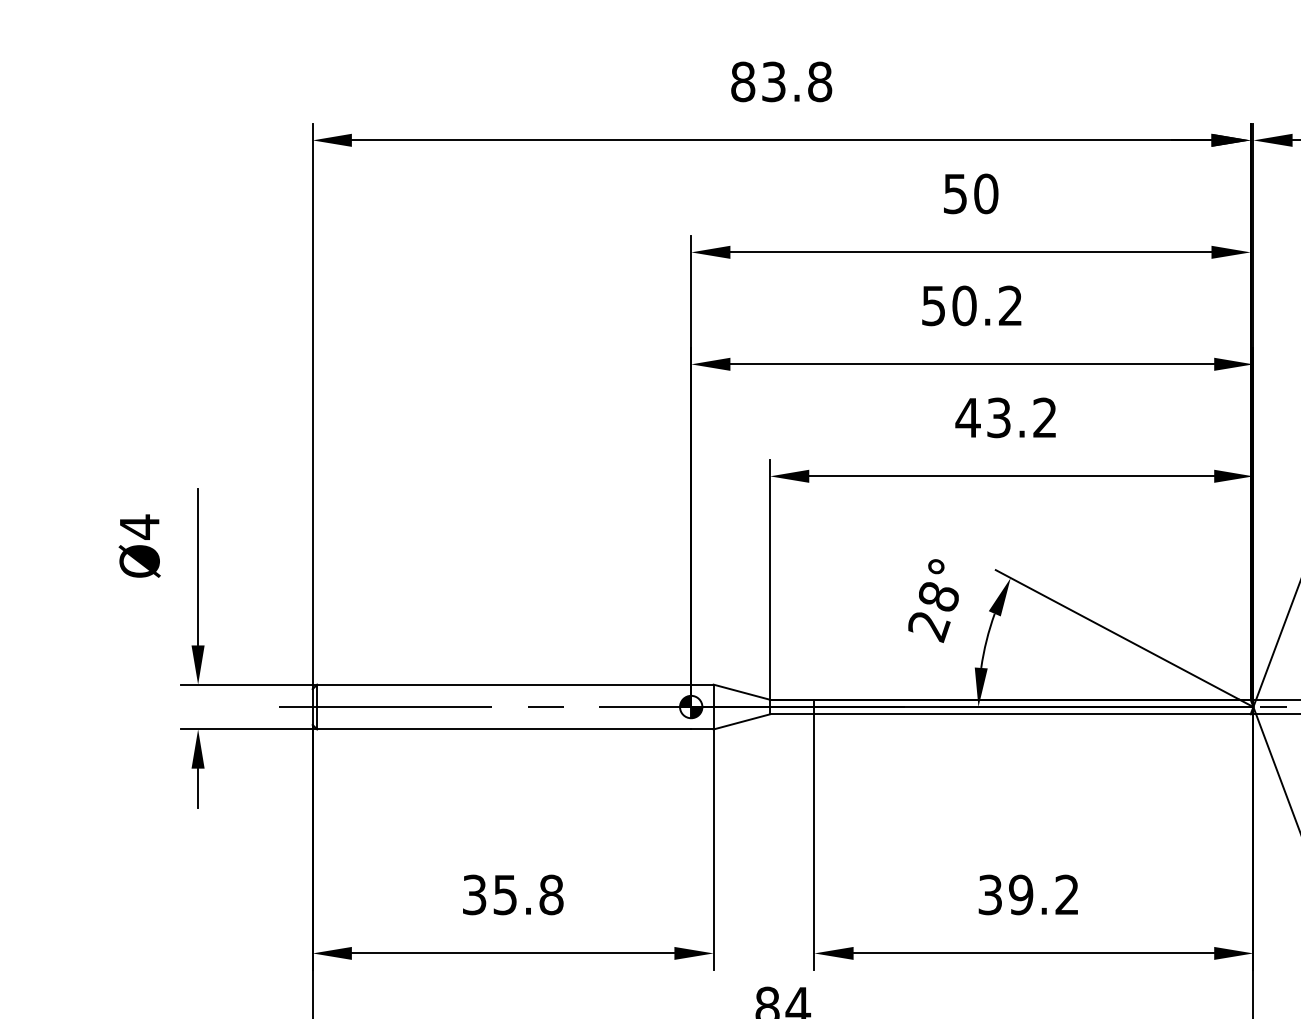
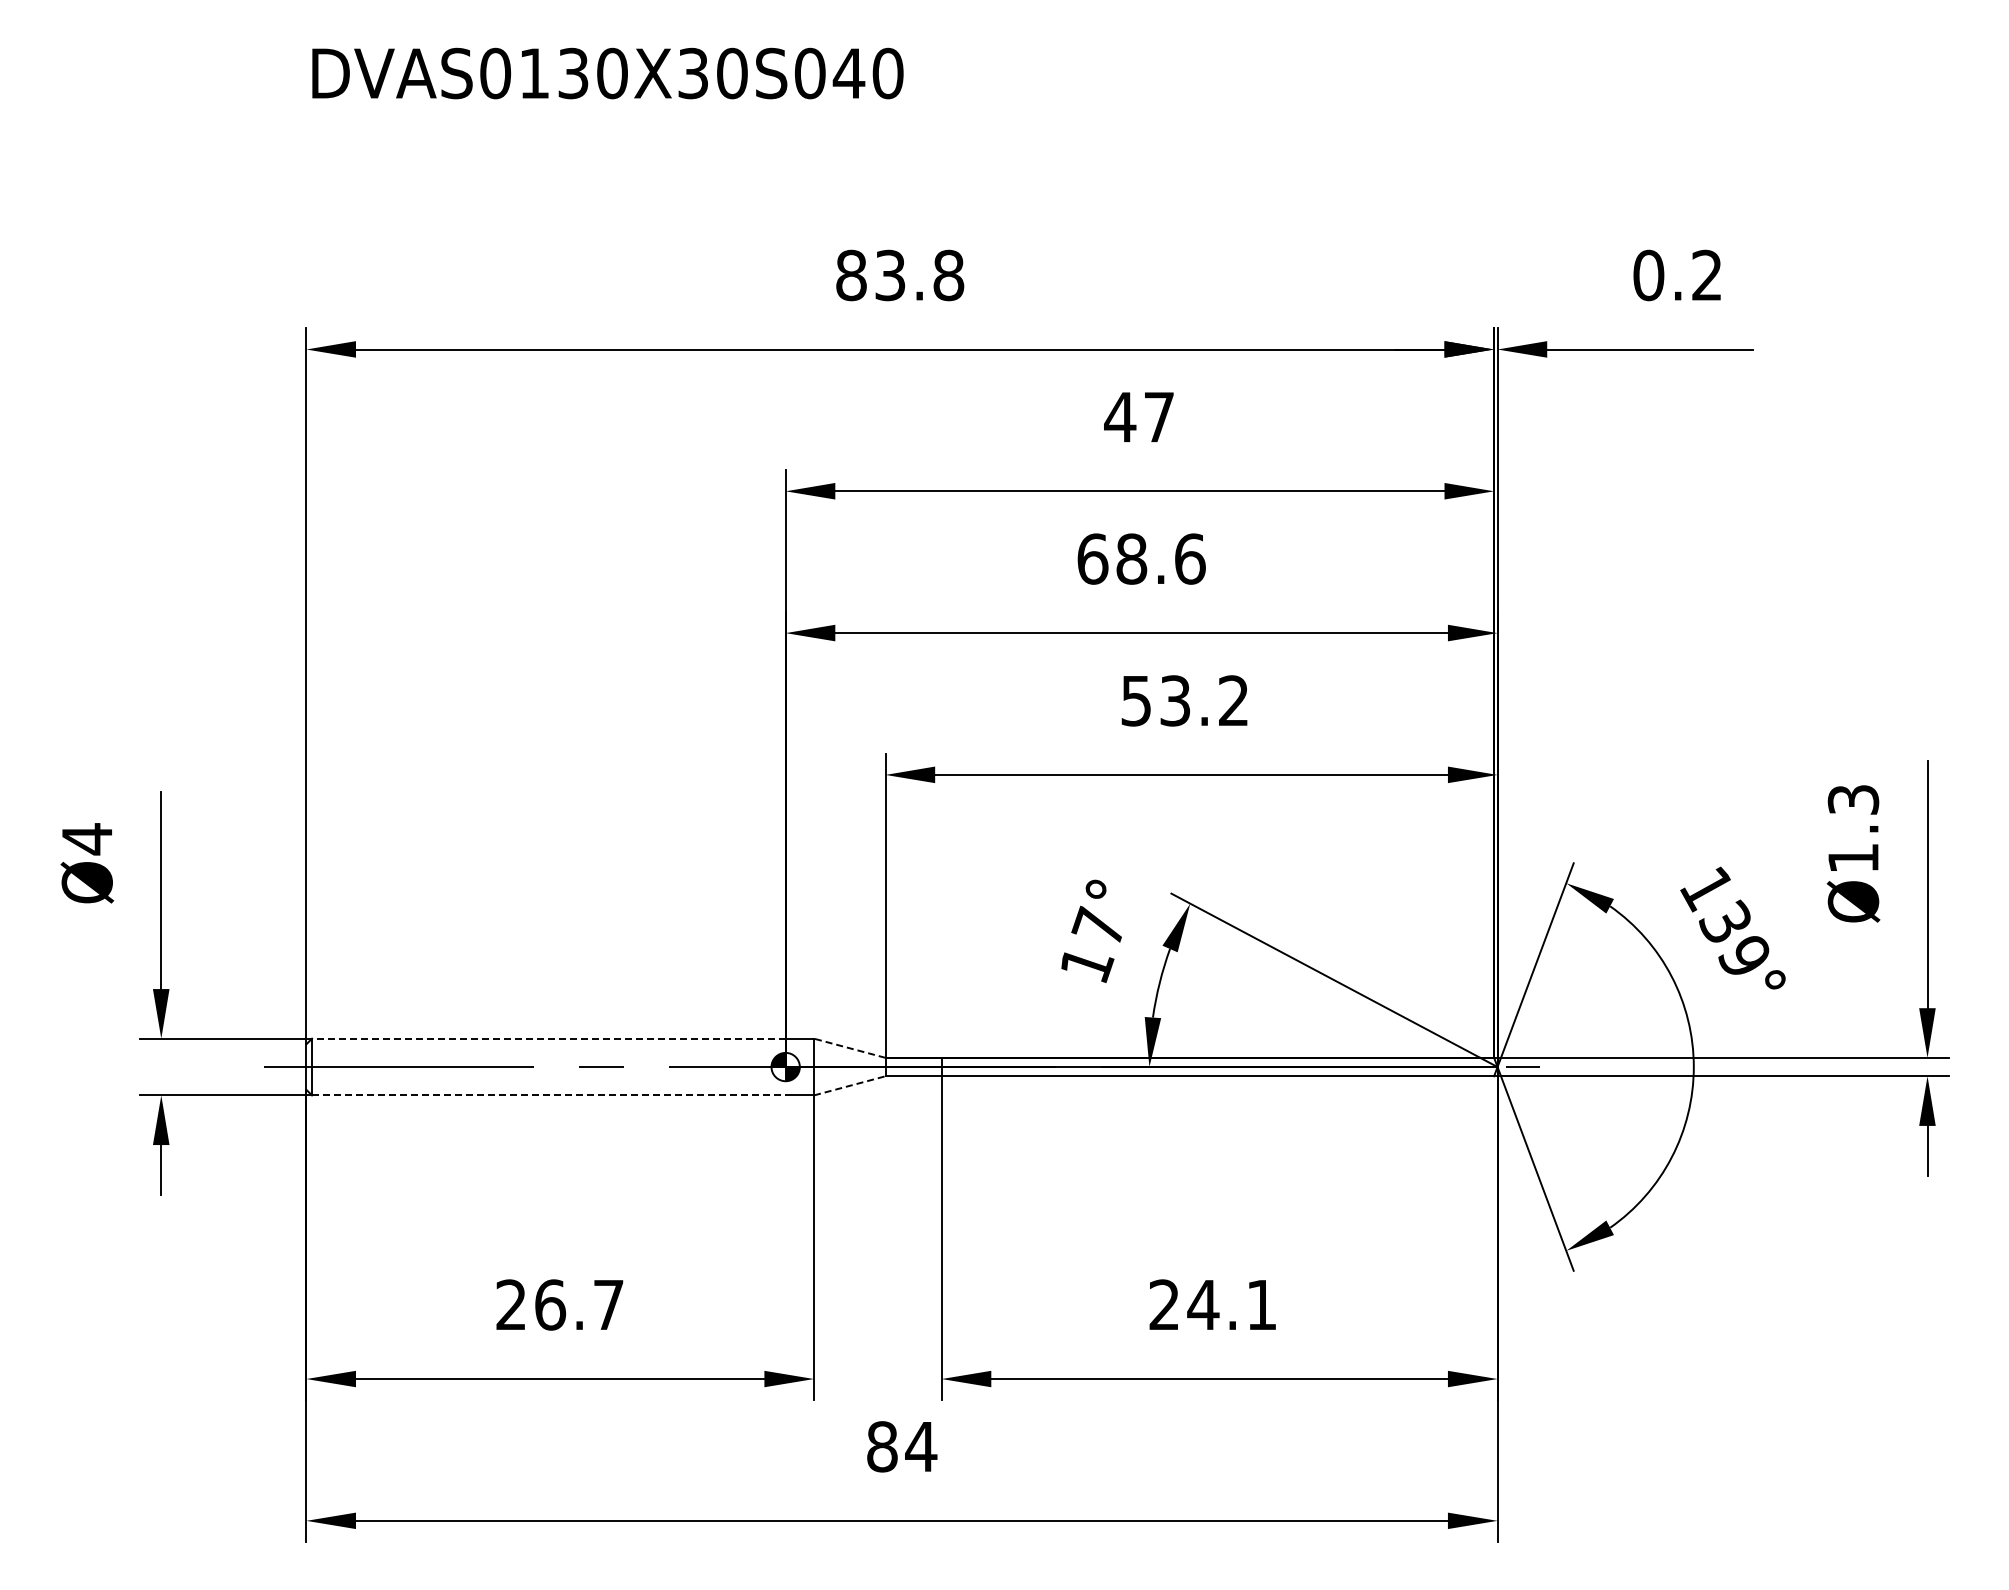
text: (970, 193) -> (1139, 416), 50 -> 47
text: (972, 305) -> (1141, 558), 50.2 -> 68.6
text: (968, 418) -> (1136, 701), 43.2 -> 53.2
text: (933, 611) -> (1092, 945), 28° -> 17°
line: (503, 684) -> (548, 1038), solid -> dashed
line: (741, 692) -> (849, 1048), solid -> dashed
line: (741, 721) -> (849, 1085), solid -> dashed
line: (503, 729) -> (548, 1095), solid -> dashed
text: (513, 894) -> (560, 1304), 35.8 -> 26.7
text: (1028, 894) -> (1212, 1304), 39.2 -> 24.1

